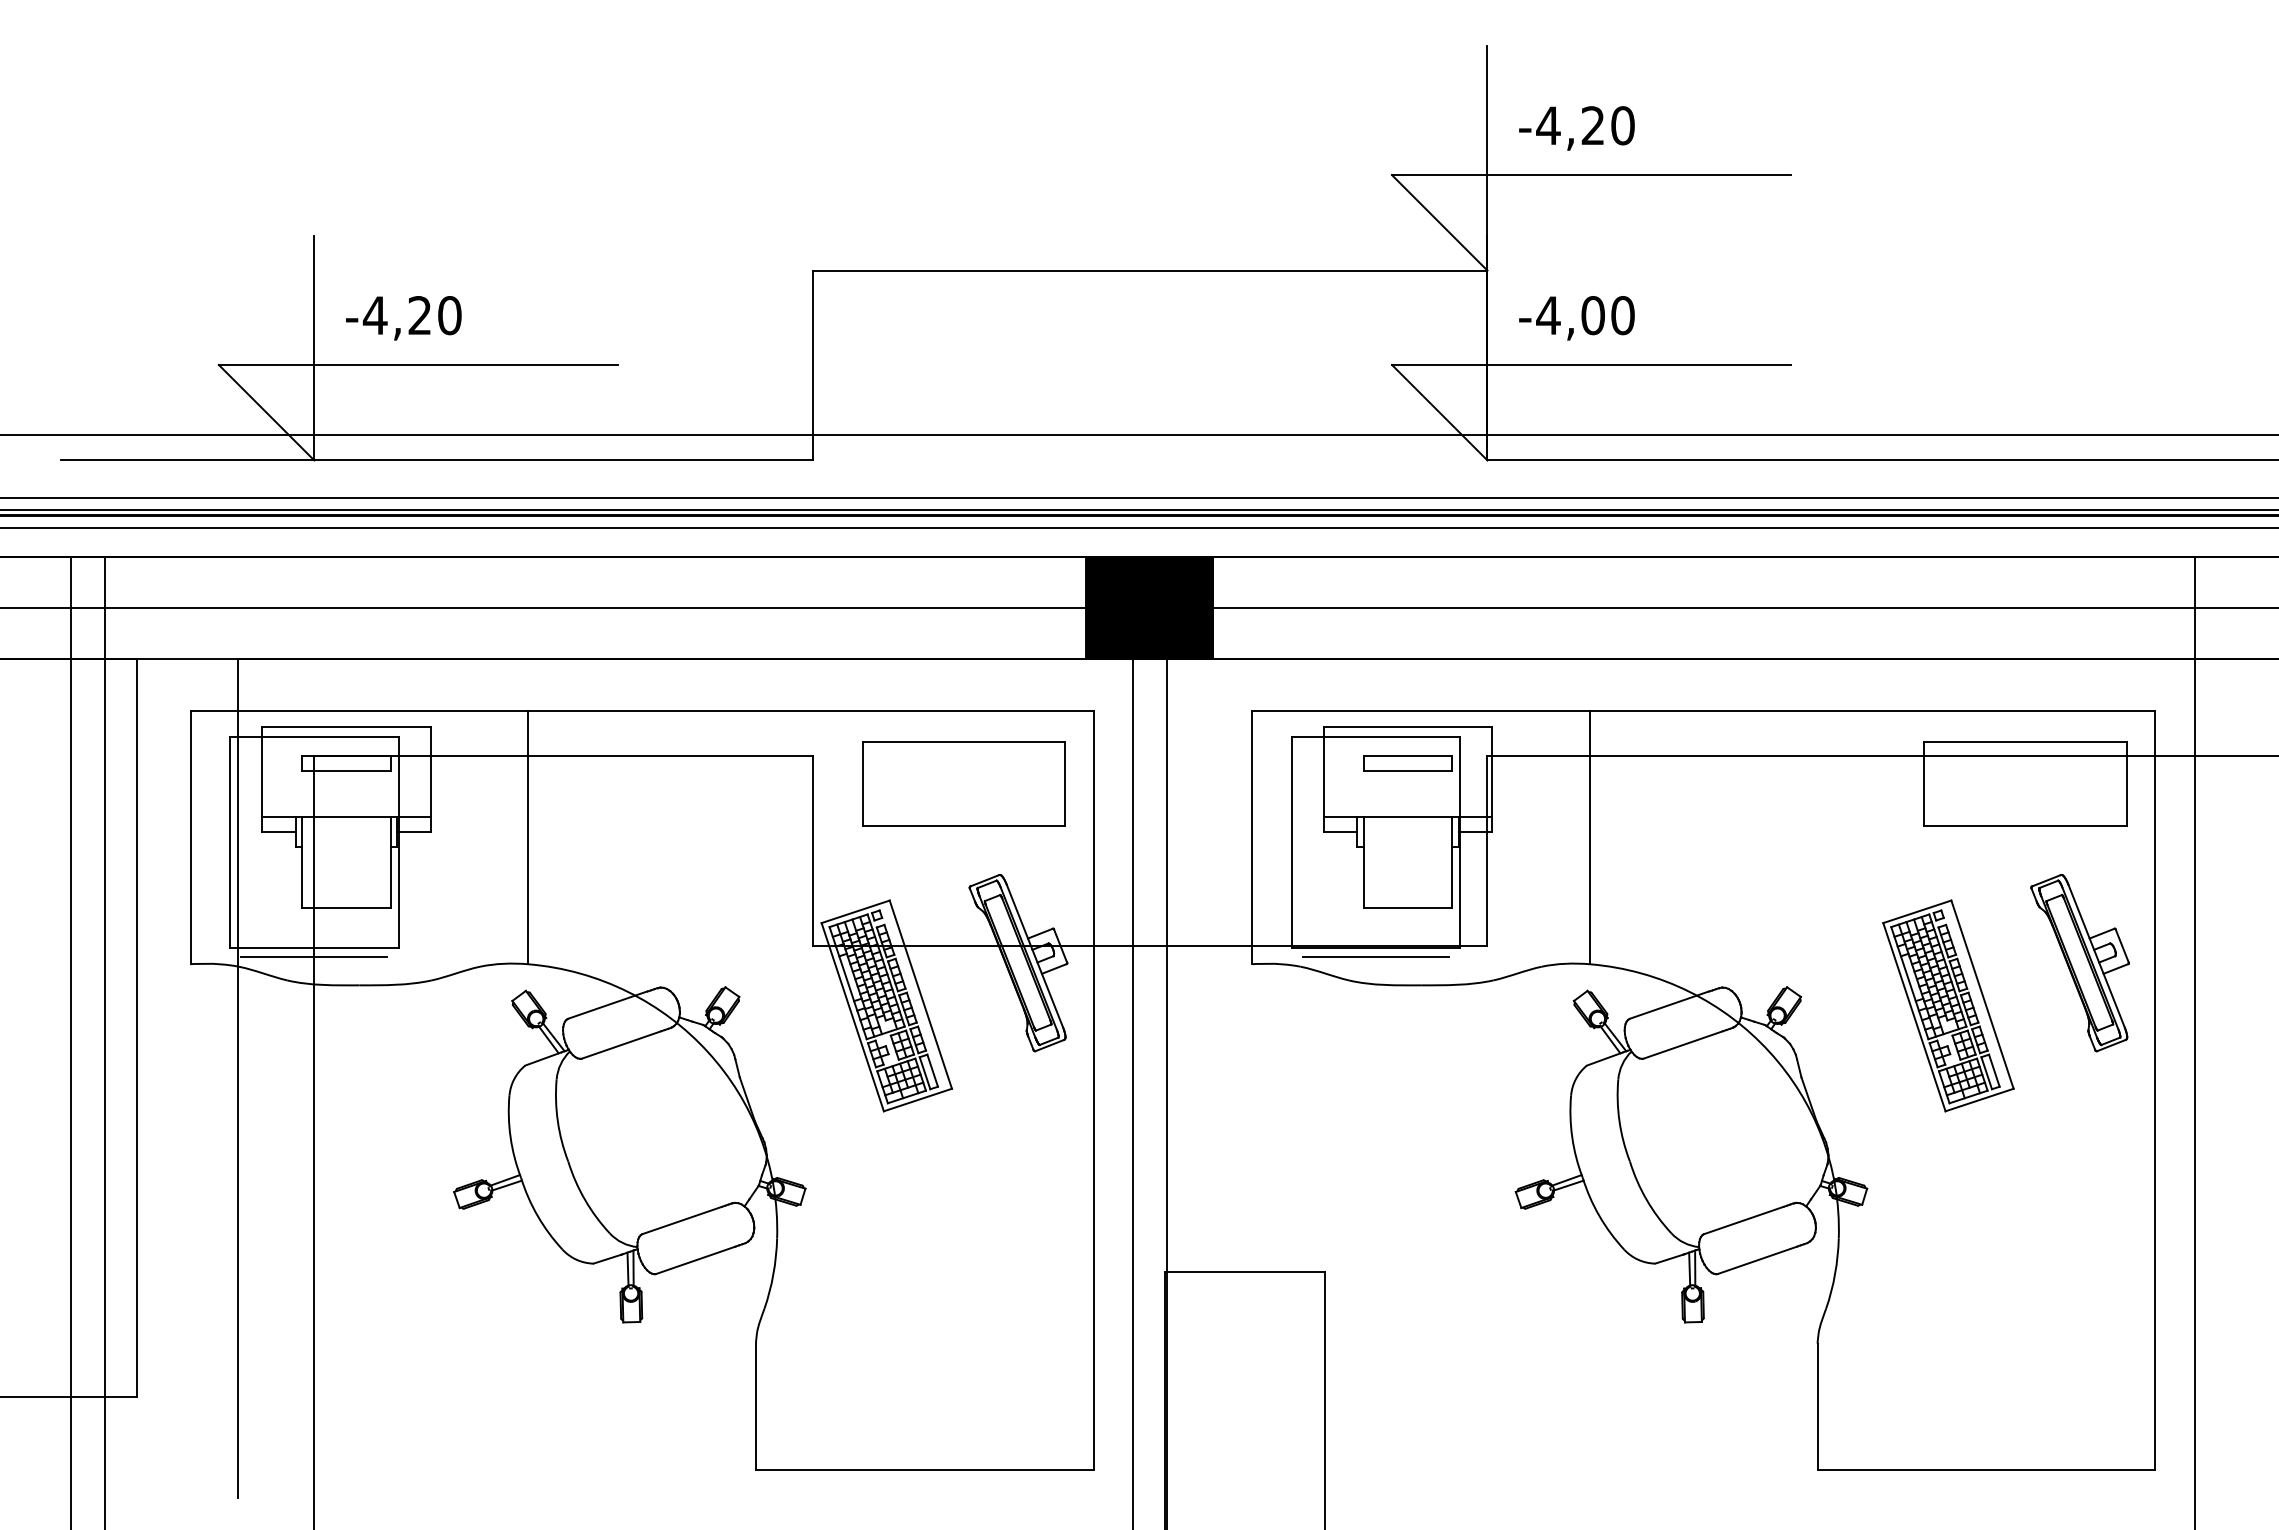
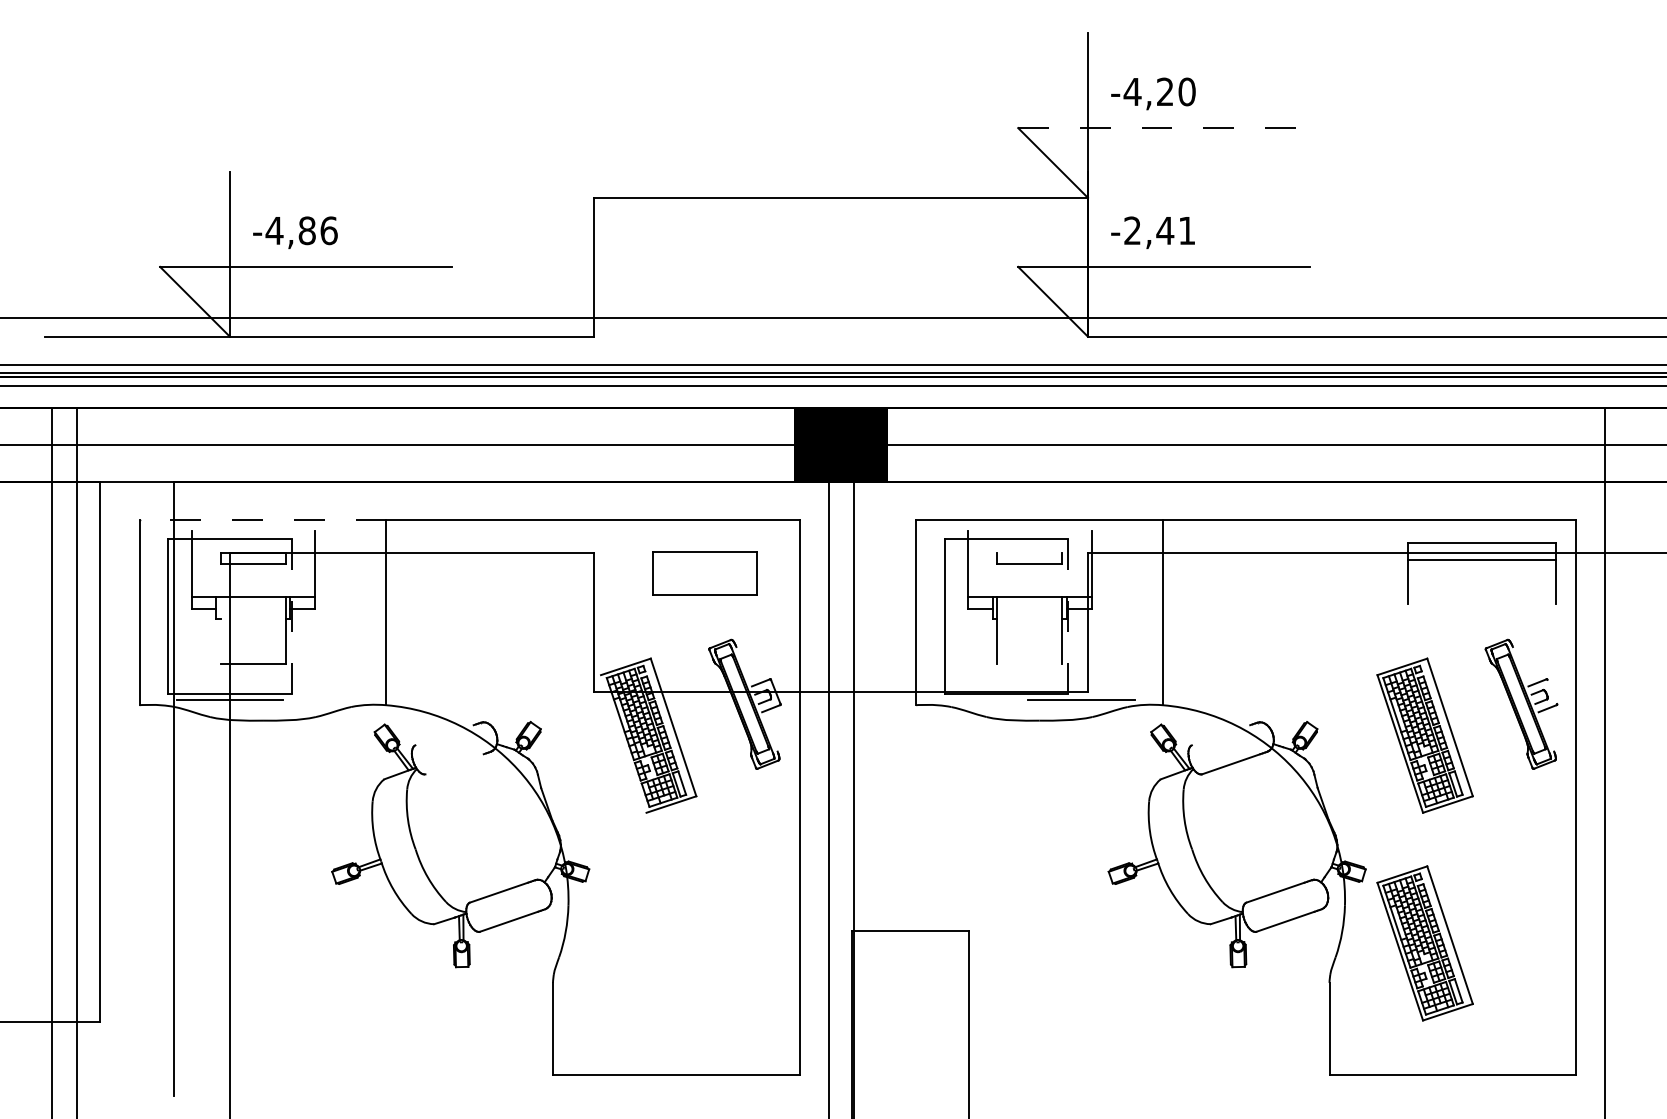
line: (1591, 175) -> (1164, 128), solid -> dashed
text: (434, 315) -> (317, 230), -4,20 -> -4,86
text: (1585, 315) -> (1159, 230), -4,00 -> -2,41
line: (359, 711) -> (263, 520), solid -> dashed
line: (345, 726) -> (252, 531), removed
line: (1407, 726) -> (1029, 531), removed
line: (1407, 755) -> (1029, 552), removed
part: (963, 783) -> (704, 573), size x0.7
line: (2025, 826) -> (1481, 559), moved
line: (398, 842) -> (291, 616), solid -> dashed
line: (1460, 842) -> (1068, 616), solid -> dashed
line: (301, 861) -> (220, 630), removed
line: (1407, 907) -> (1029, 663), removed
line: (2121, 945) -> (1551, 691), removed
line: (1034, 955) -> (756, 698), removed
line: (2096, 955) -> (1533, 698), removed
line: (1375, 956) -> (1081, 699), moved
line: (607, 1004) -> (444, 734), removed
line: (1669, 1004) -> (1221, 734), removed
line: (852, 1017) -> (623, 744), removed
line: (621, 1044) -> (454, 763), removed
part: (1948, 1289) -> (1425, 943), added

